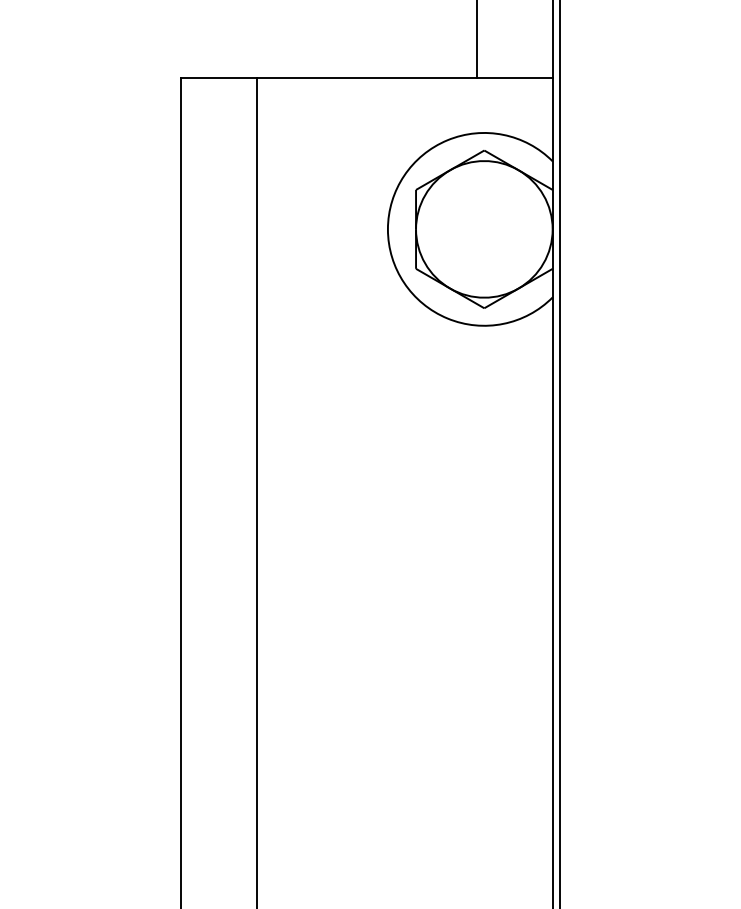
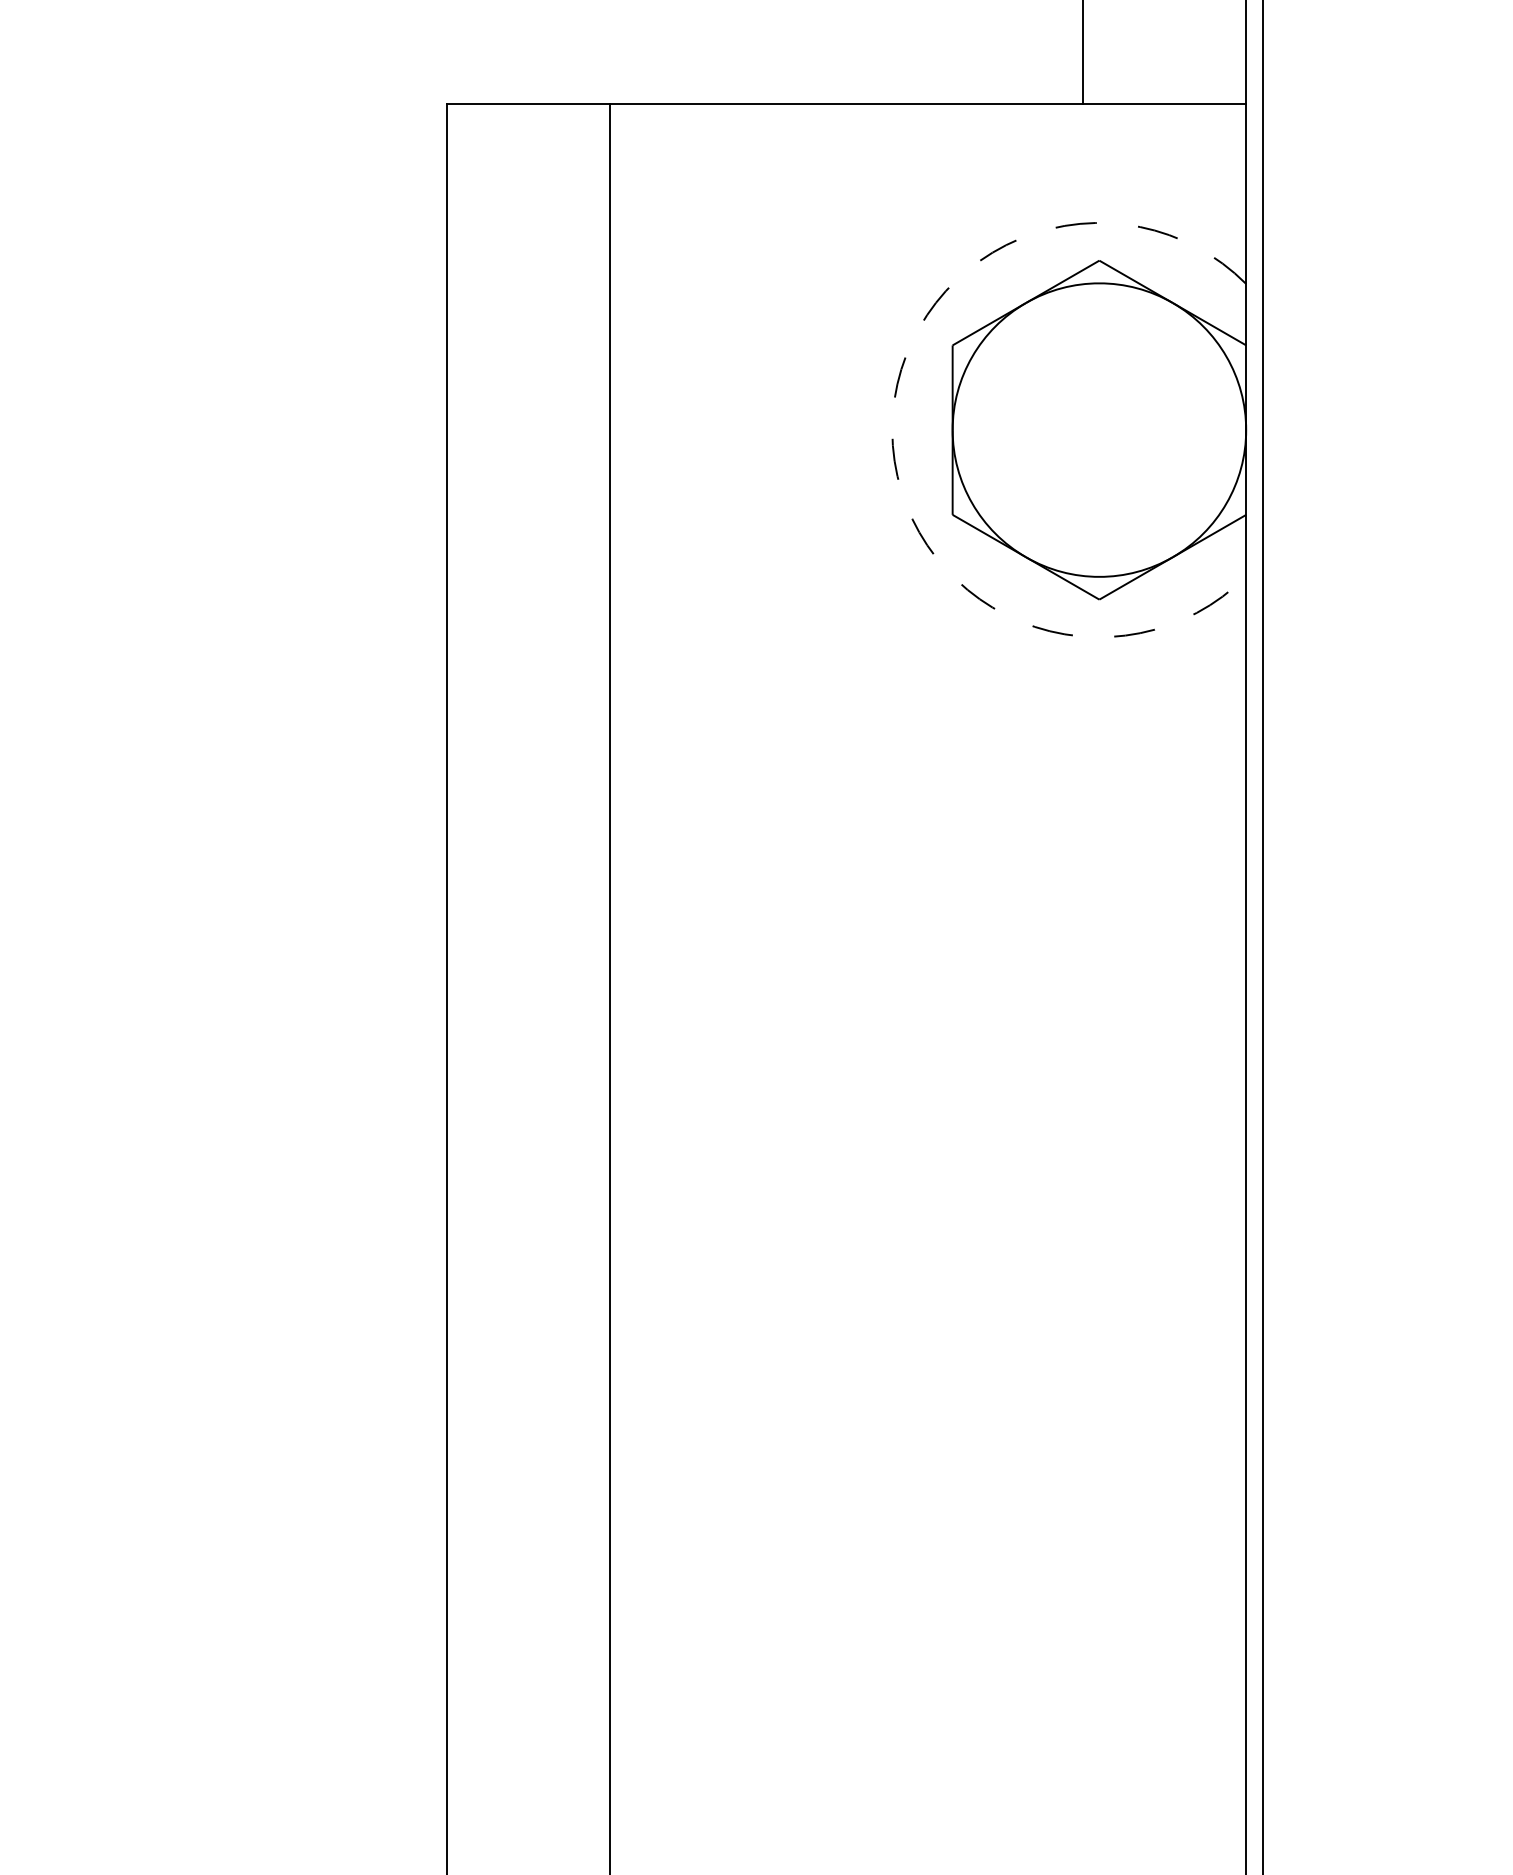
arc: (387, 229) -> (891, 430), solid -> dashed

